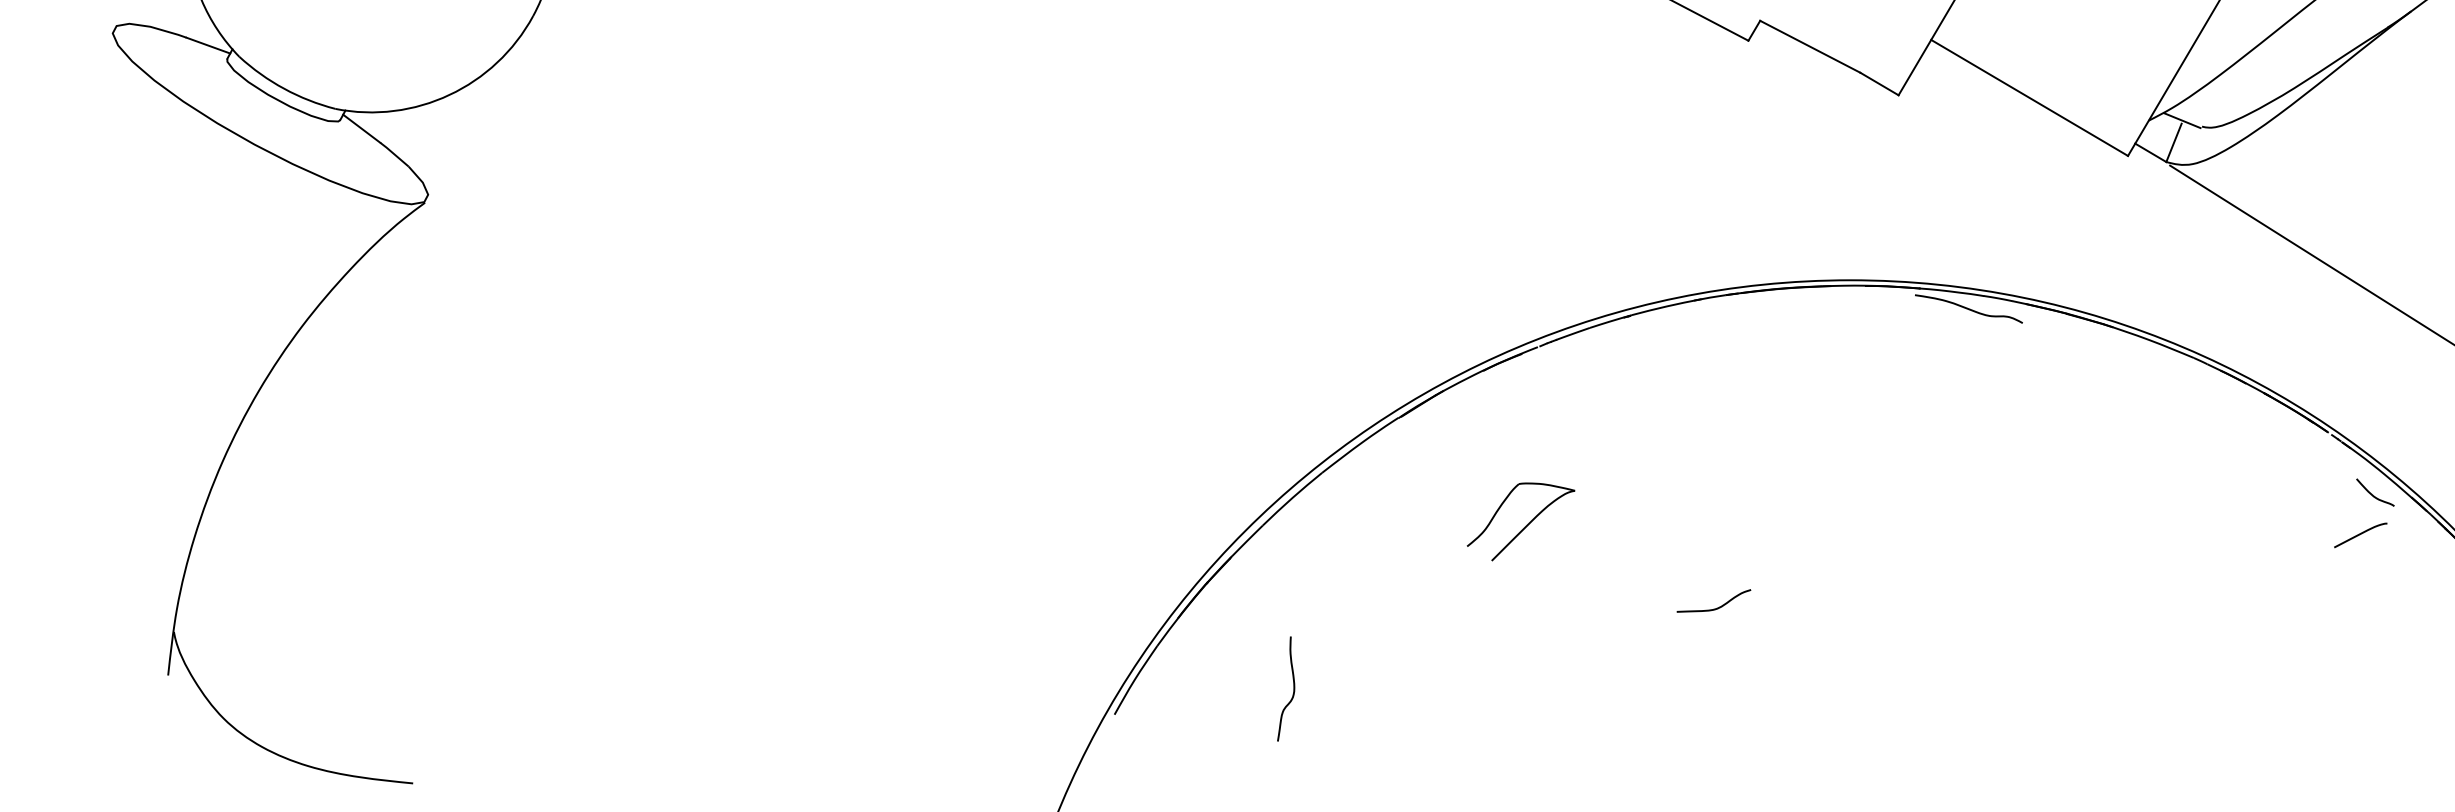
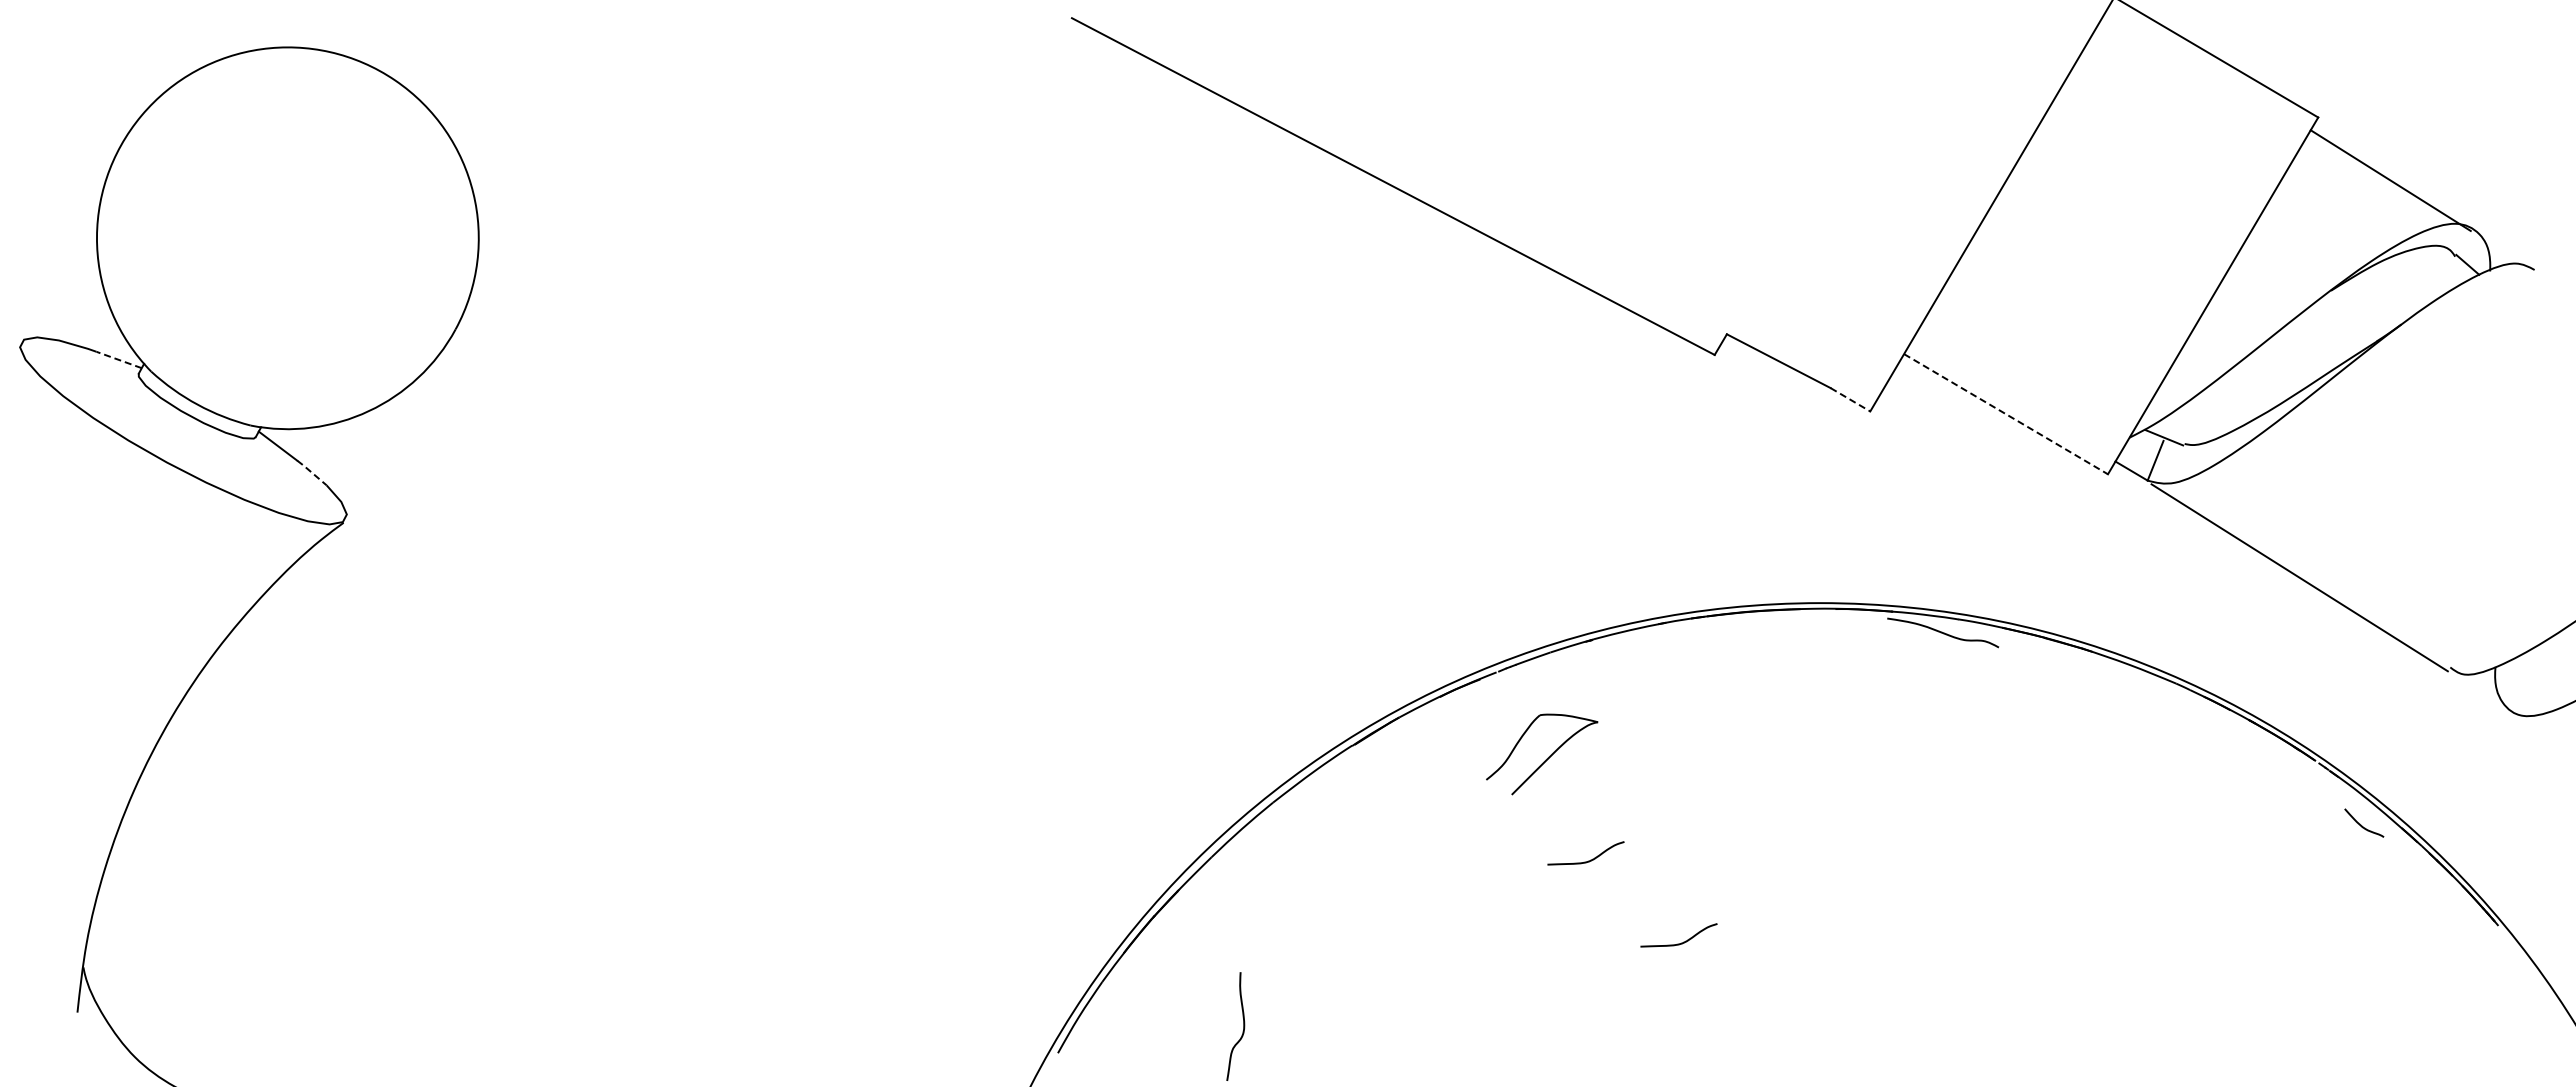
line: (207, 45) -> (118, 359), solid -> dashed
line: (1879, 84) -> (1850, 400), solid -> dashed
line: (2030, 98) -> (2006, 414), solid -> dashed
line: (394, 154) -> (311, 472), solid -> dashed
part: (1521, 521) -> (1542, 754), moved
curve: (1626, 528) -> (1588, 860), added
curve: (2360, 535) -> (2348, 867), removed

